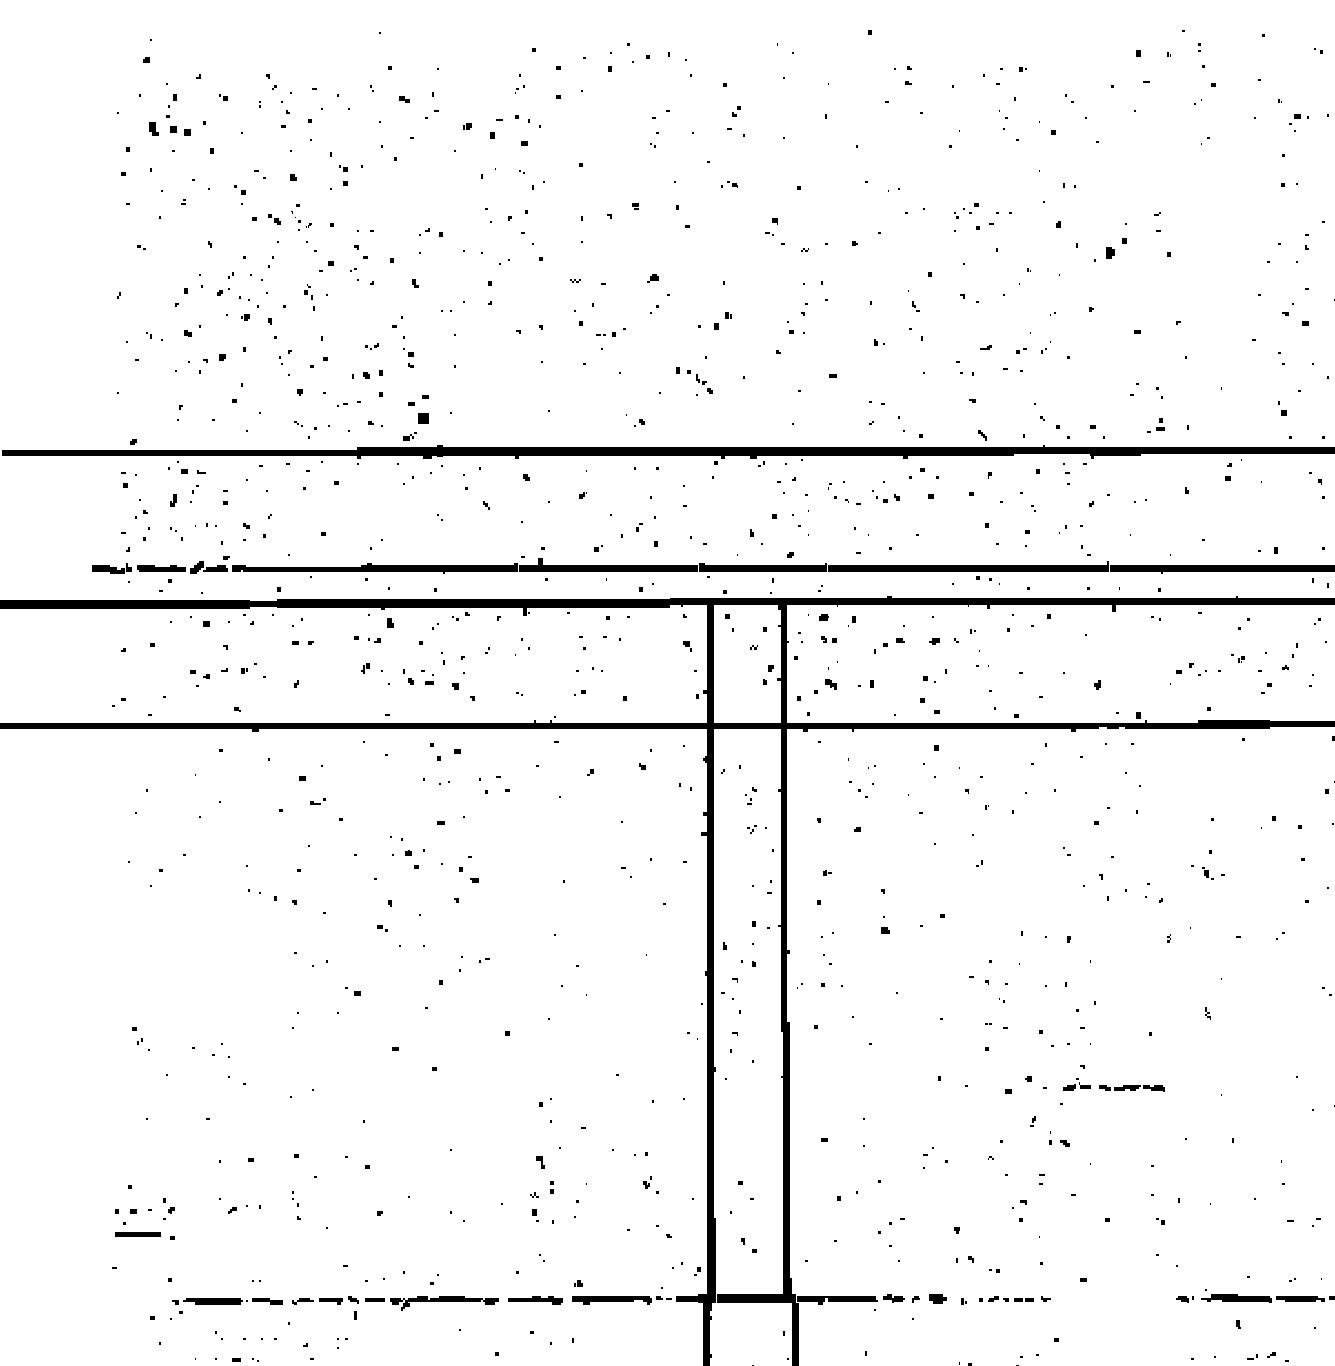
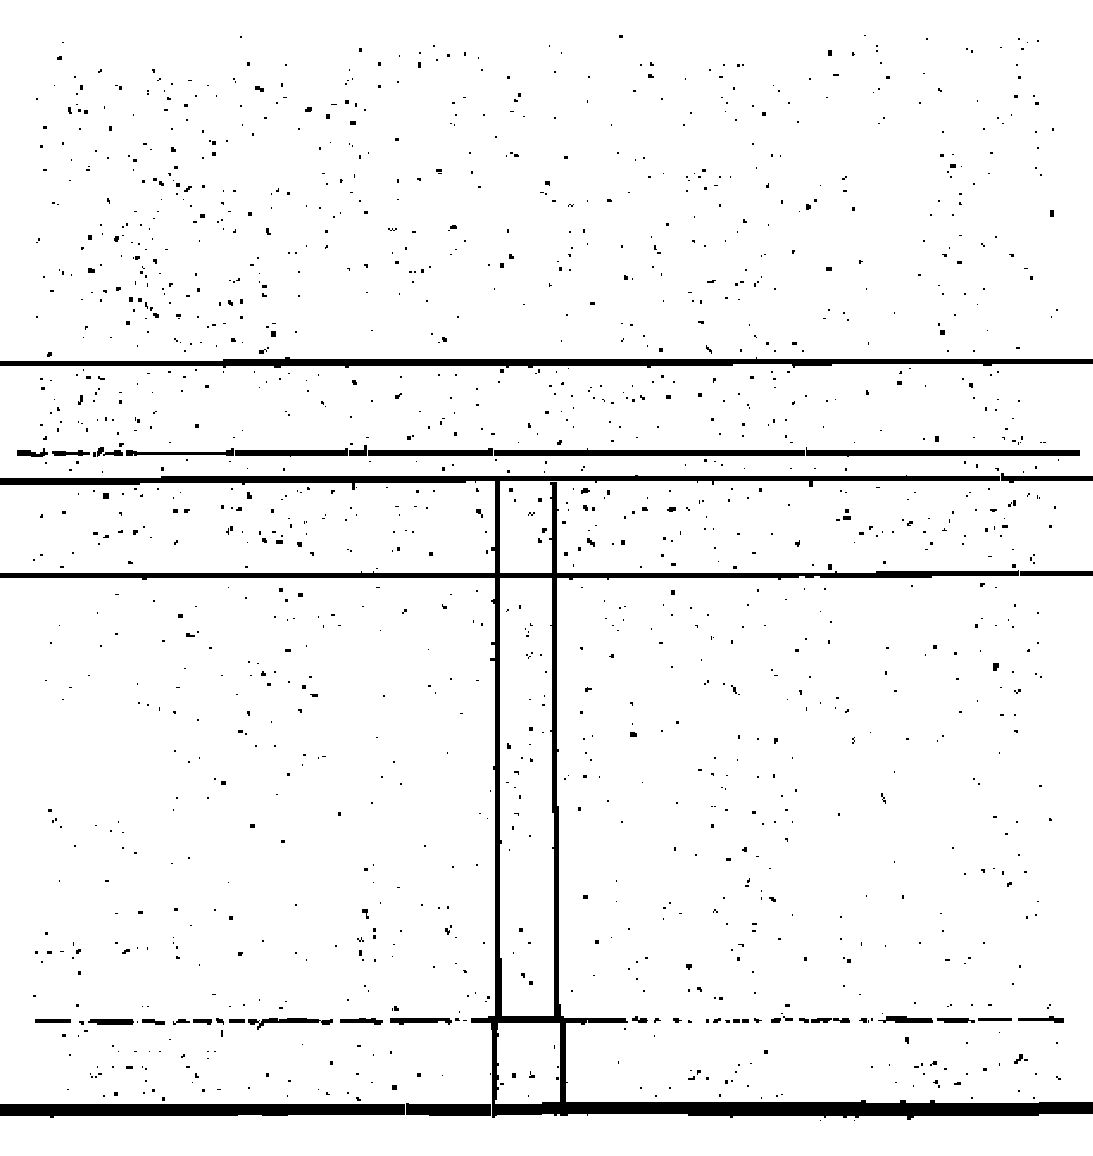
part: (1298, 122) -> (954, 170), moved
part: (169, 125) -> (77, 108), size x0.62
part: (301, 217) -> (179, 180), size x1.43
part: (1109, 249) -> (807, 205), size x0.71
part: (308, 297) -> (143, 276), moved
part: (693, 381) -> (143, 307), moved
part: (418, 409) -> (270, 329), size x0.62
part: (1156, 424) -> (843, 514), moved
part: (1202, 871) -> (731, 688), moved
part: (1113, 1084) -> (810, 1017), moved
line: (137, 1233) -> (52, 1020), moved
part: (948, 1299) -> (682, 1020), size x0.62

